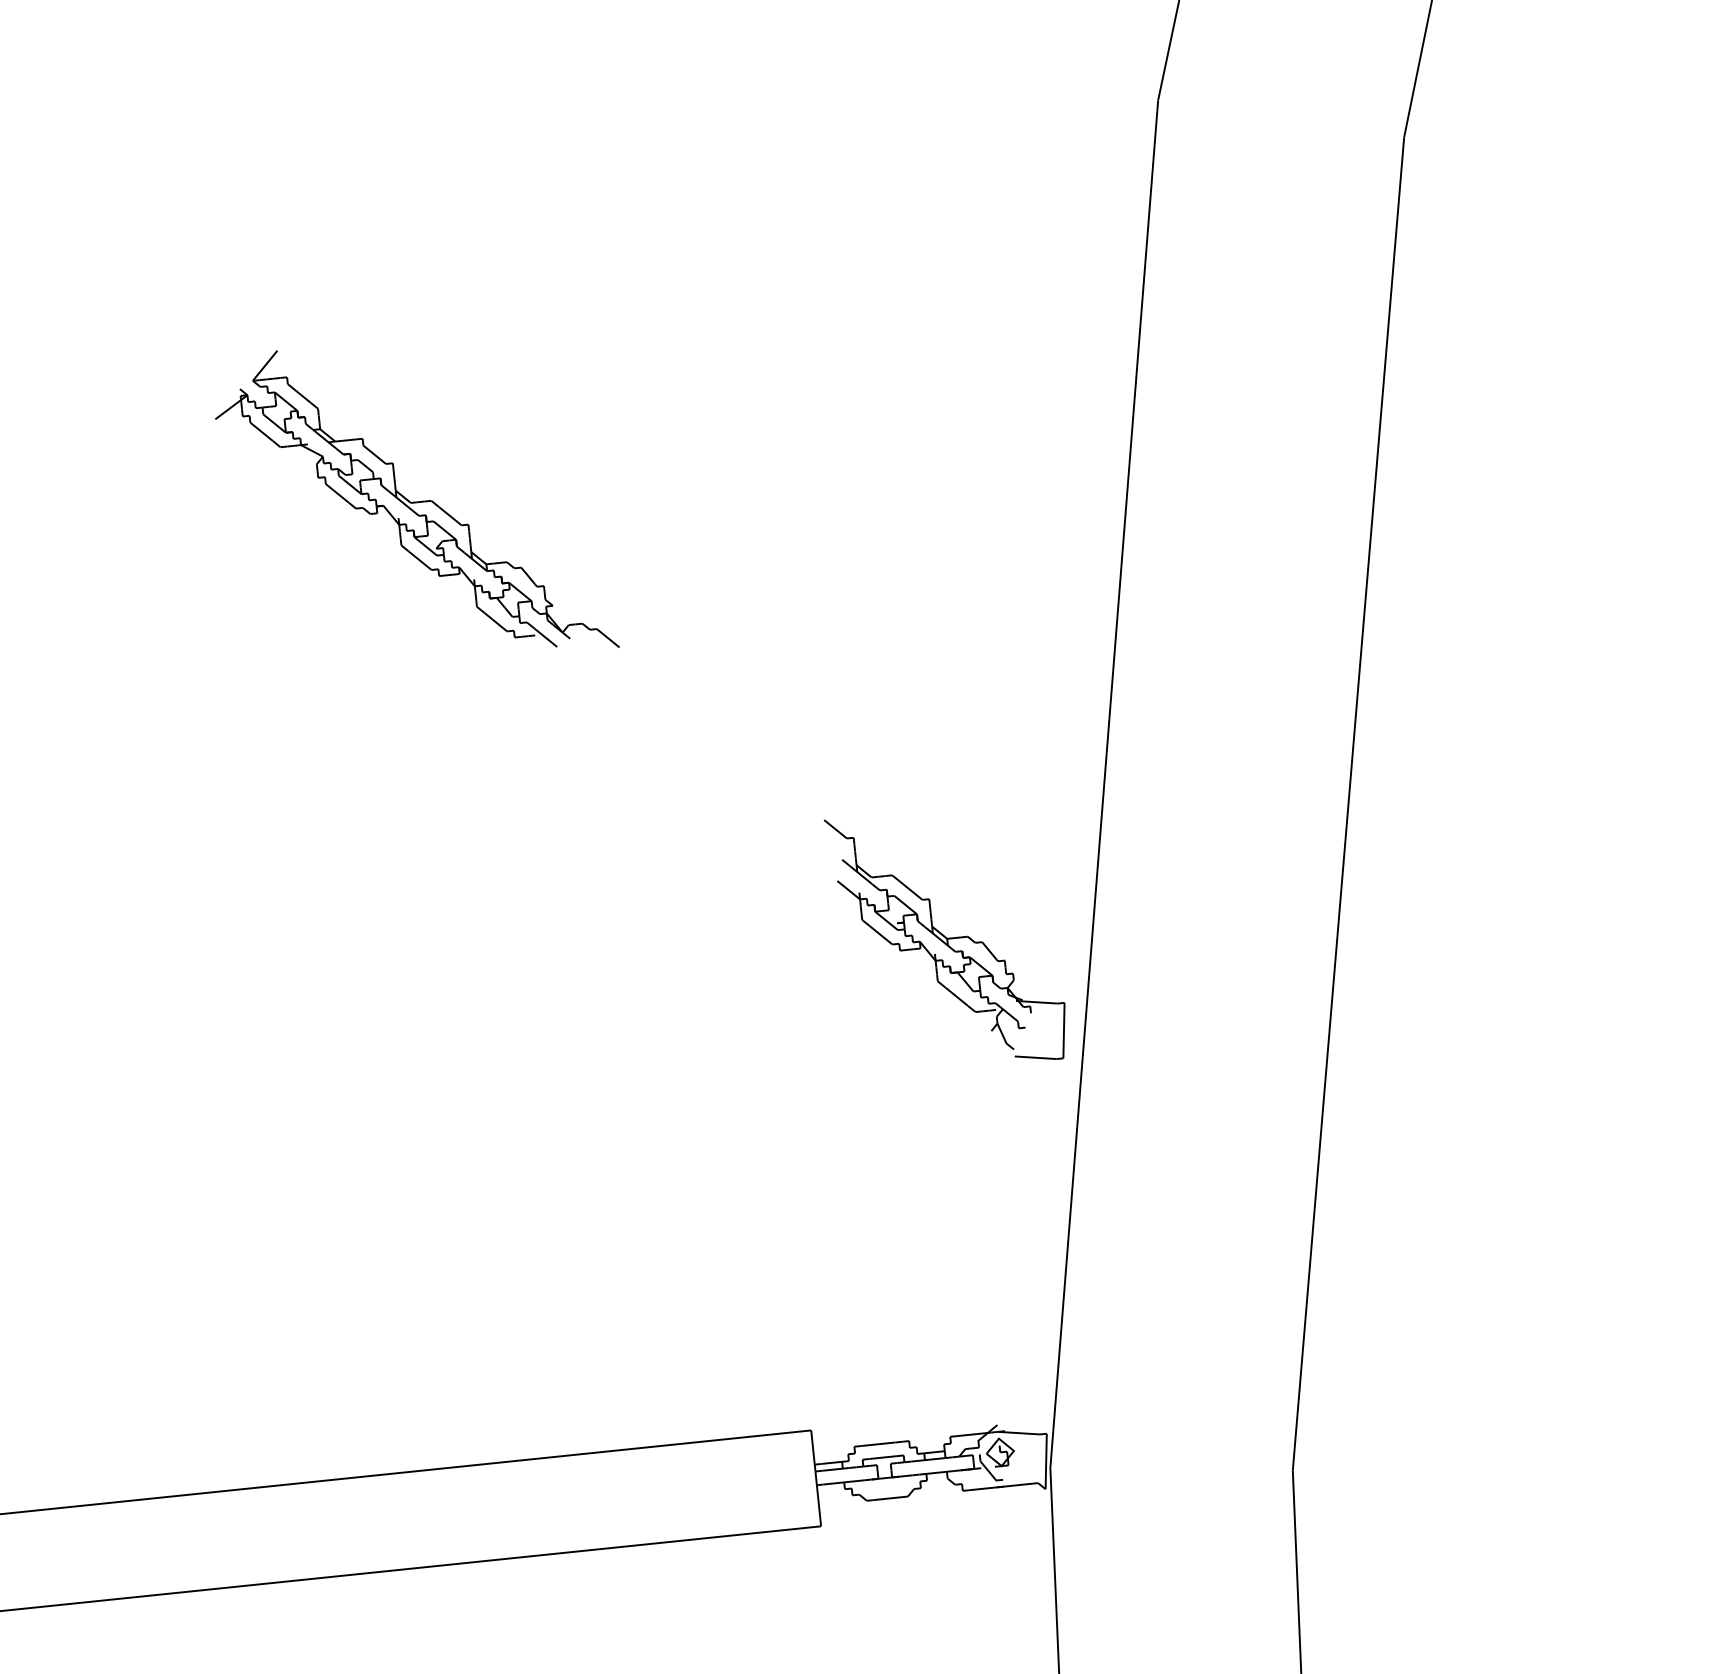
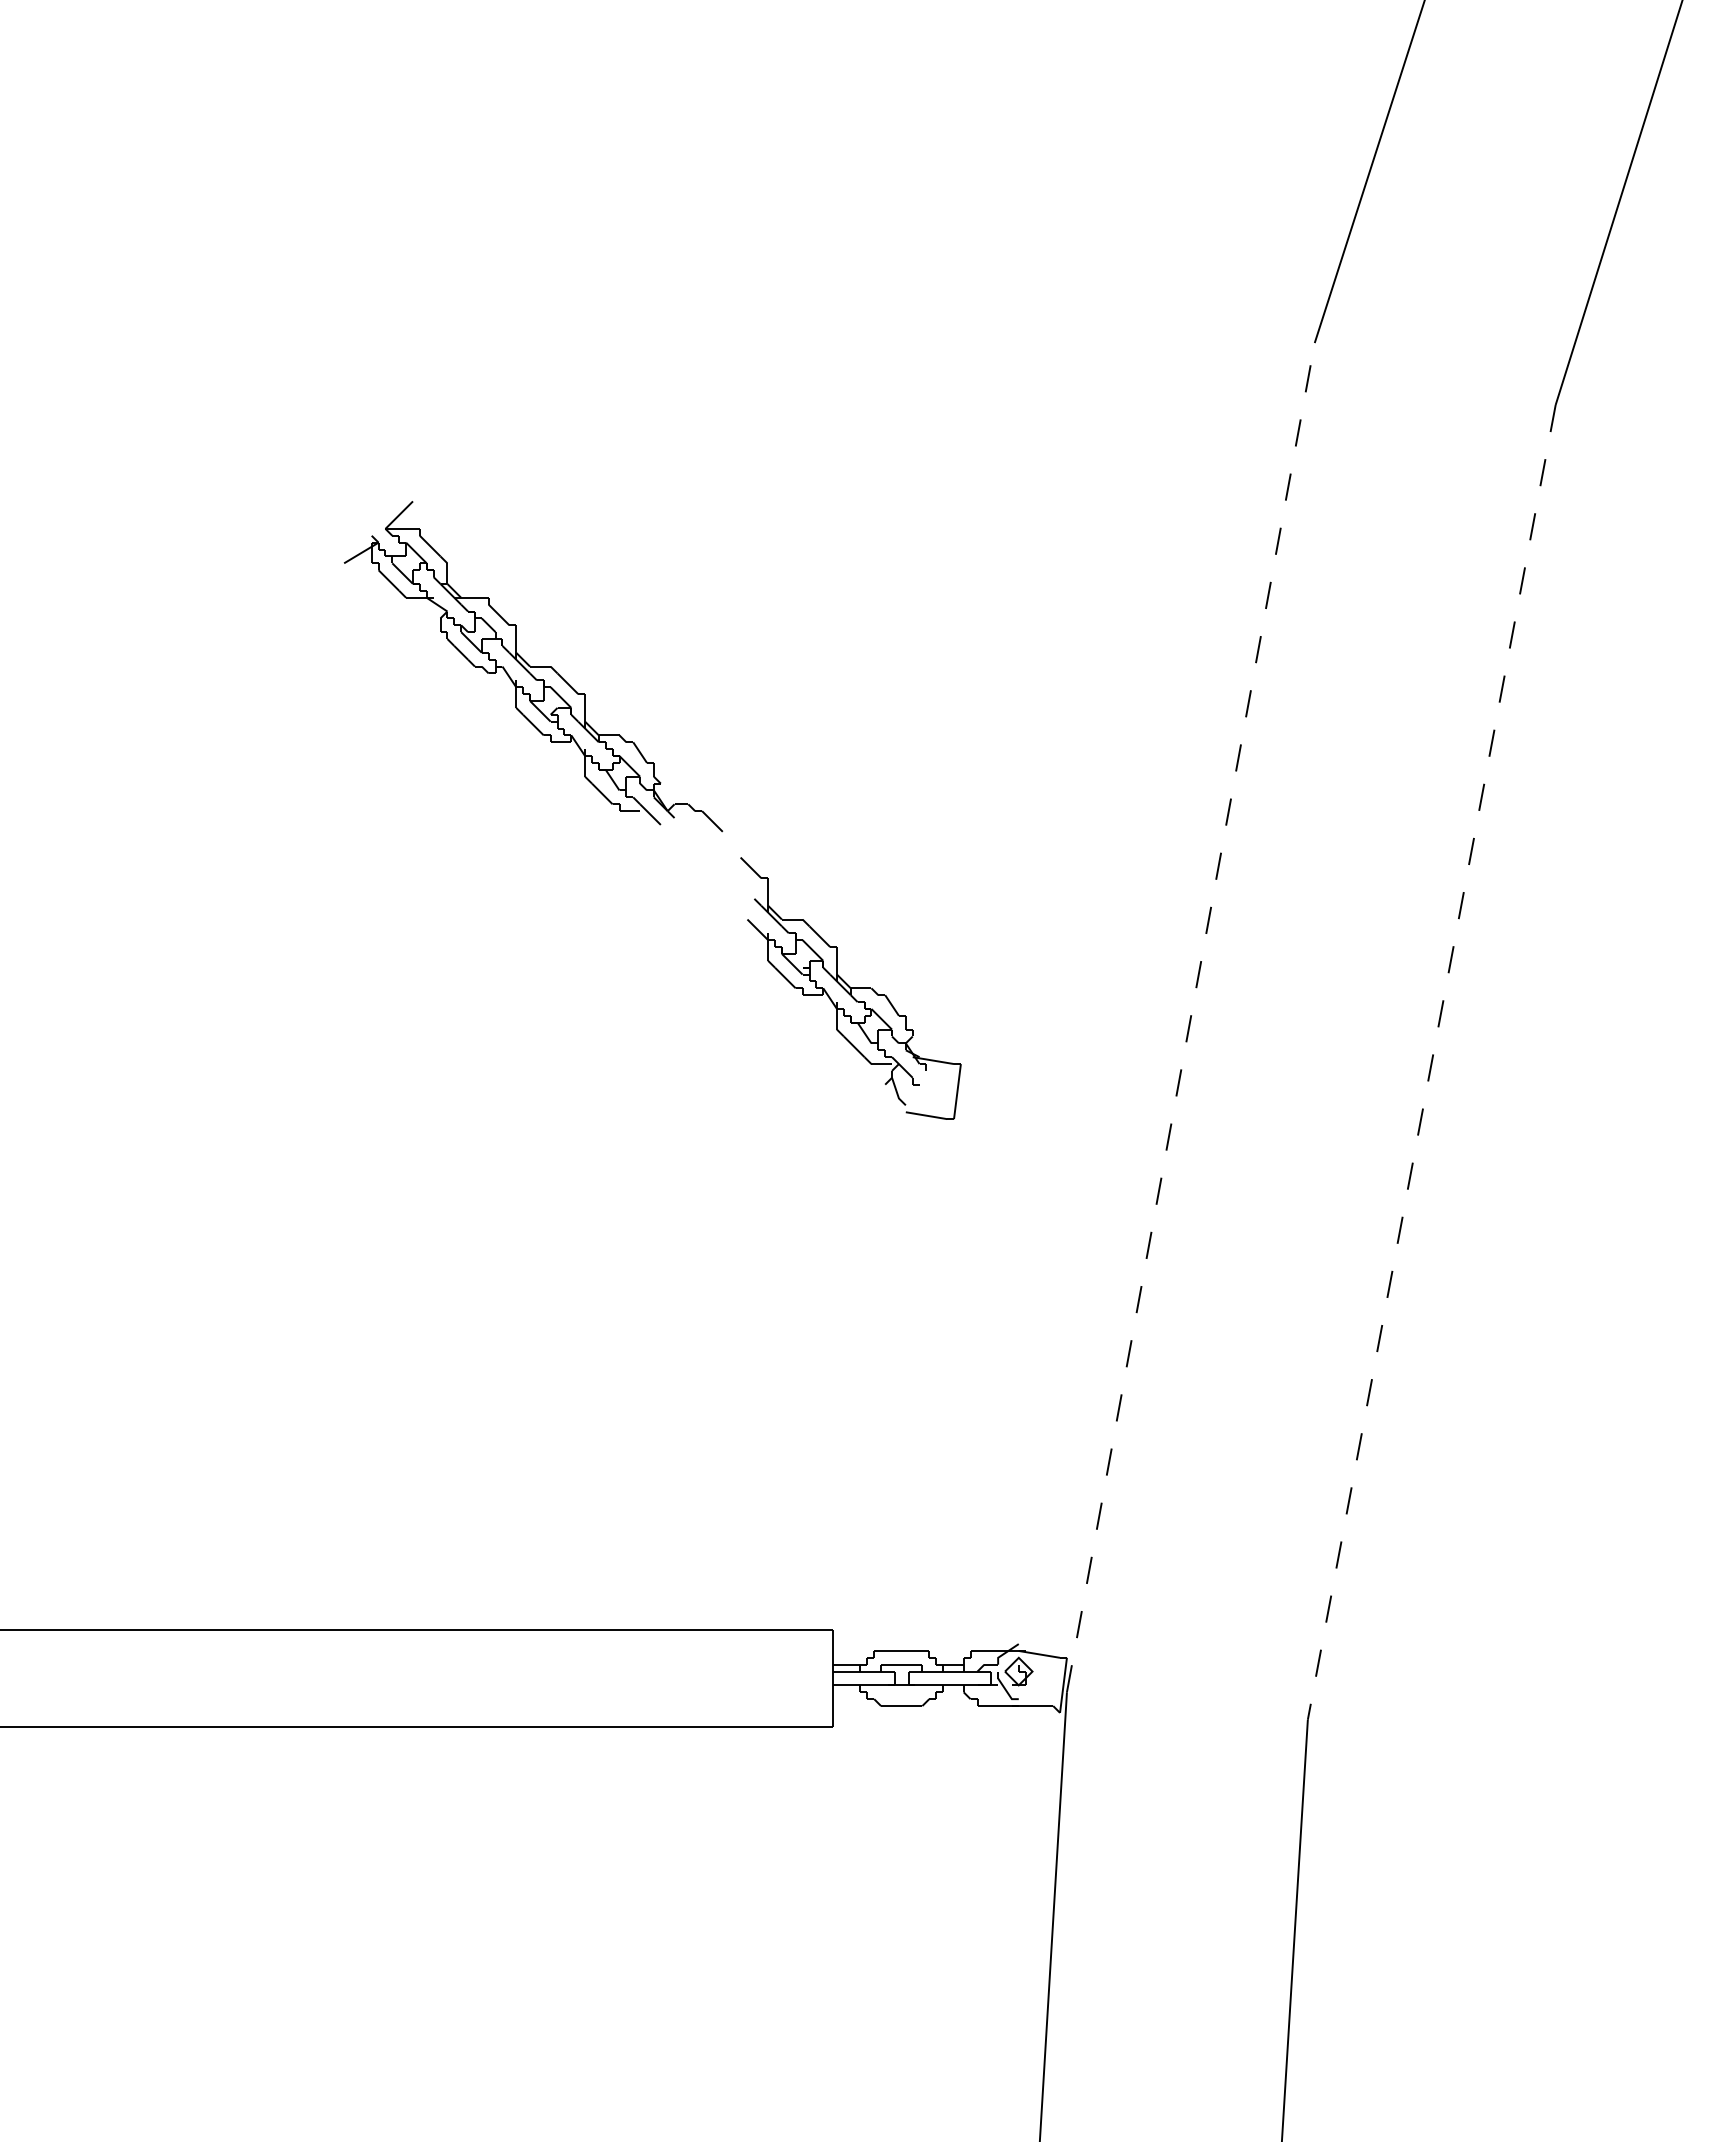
line: (1103, 784) -> (1190, 1017), solid -> dashed
line: (1348, 804) -> (1431, 1062), solid -> dashed
part: (946, 939) -> (850, 988), moved

